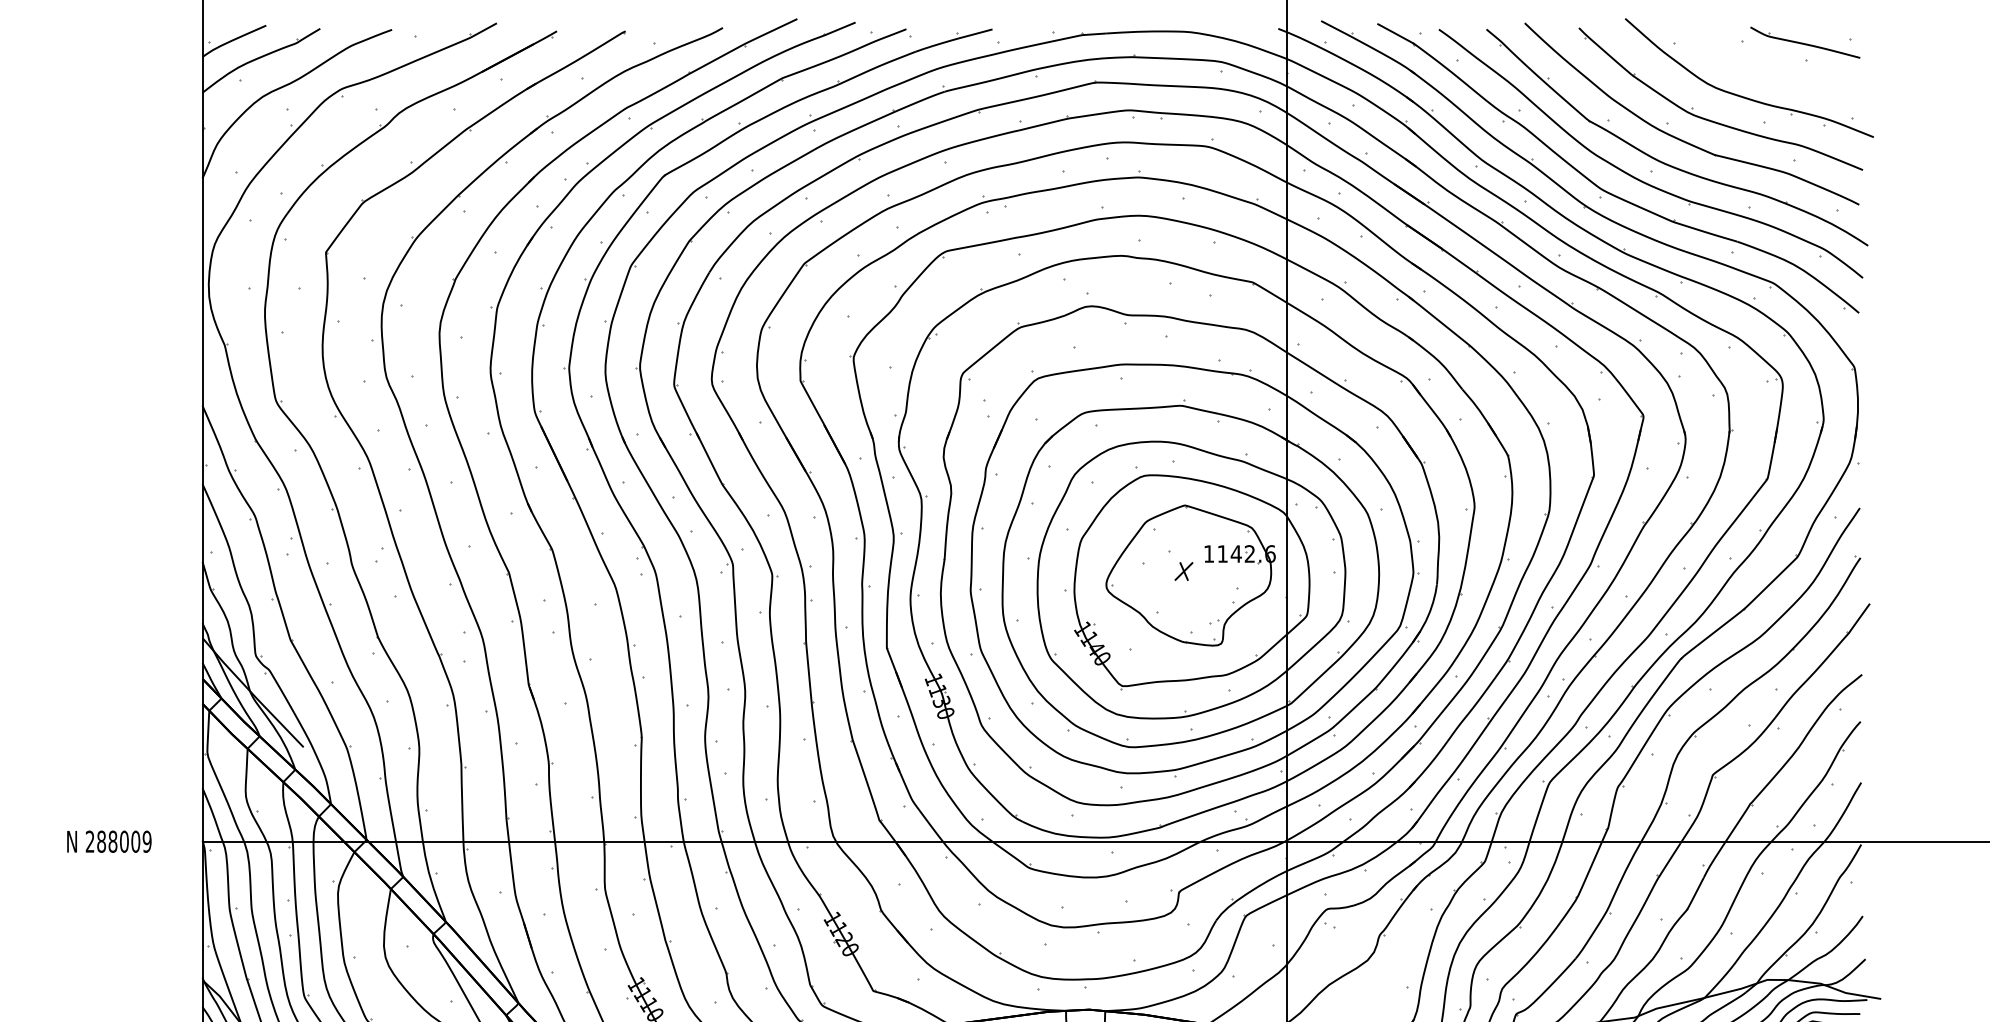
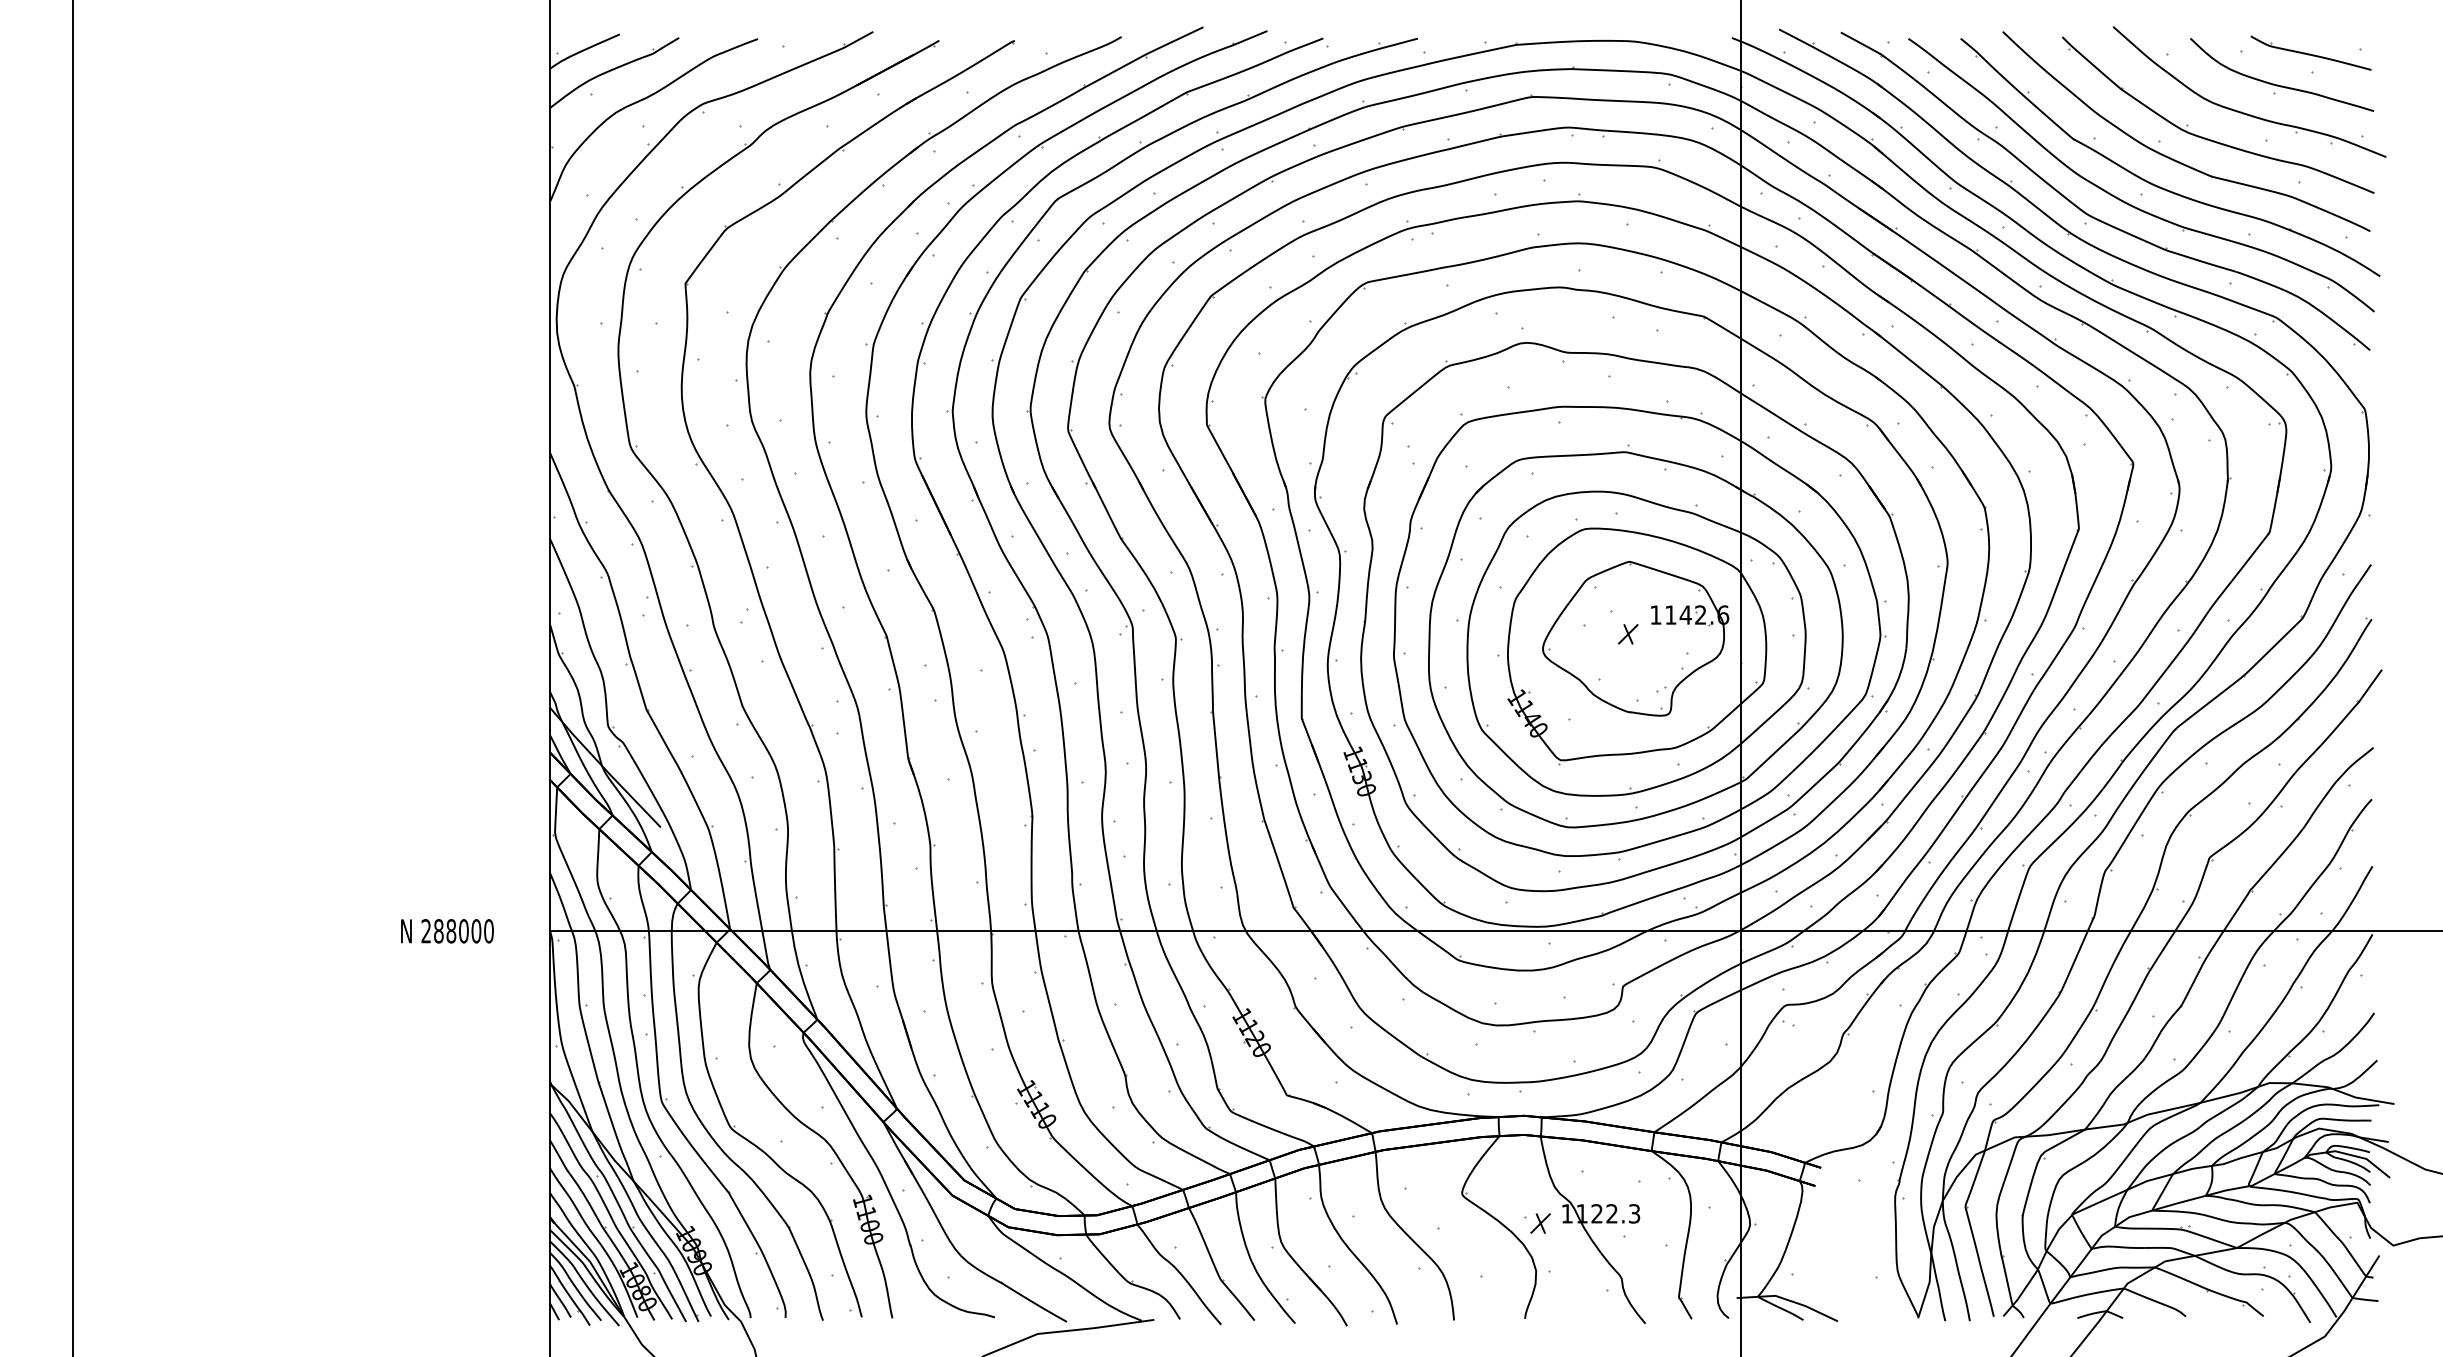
part: (1775, 71) -> (2278, 84), added
text: (146, 841) -> (488, 931), 288009 -> 288000

